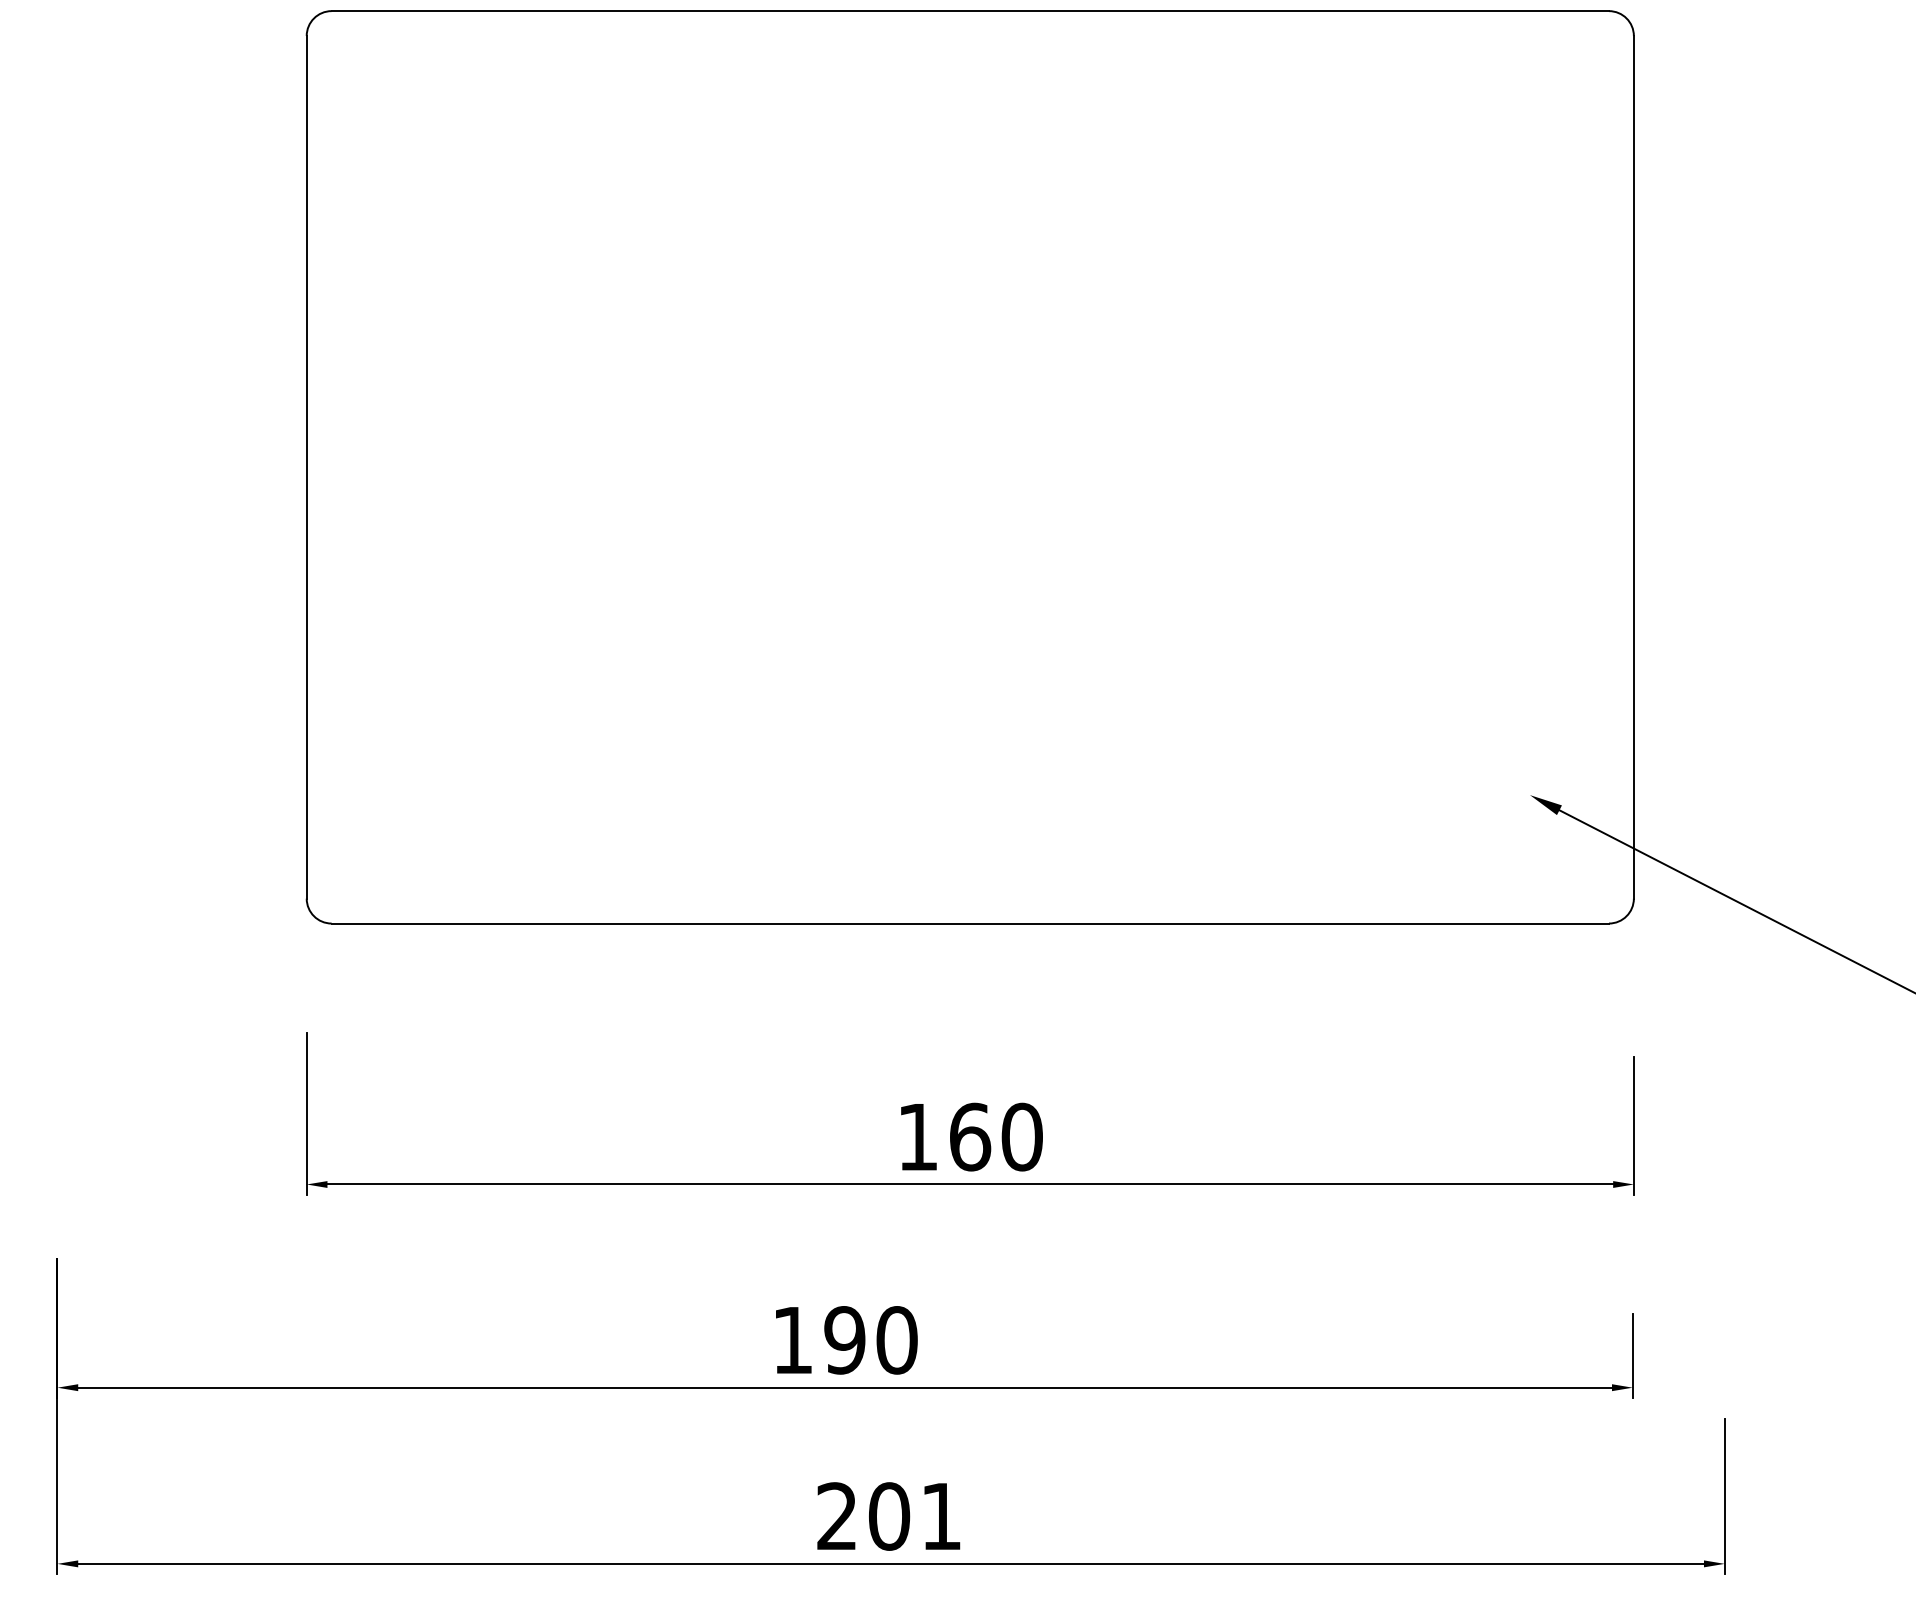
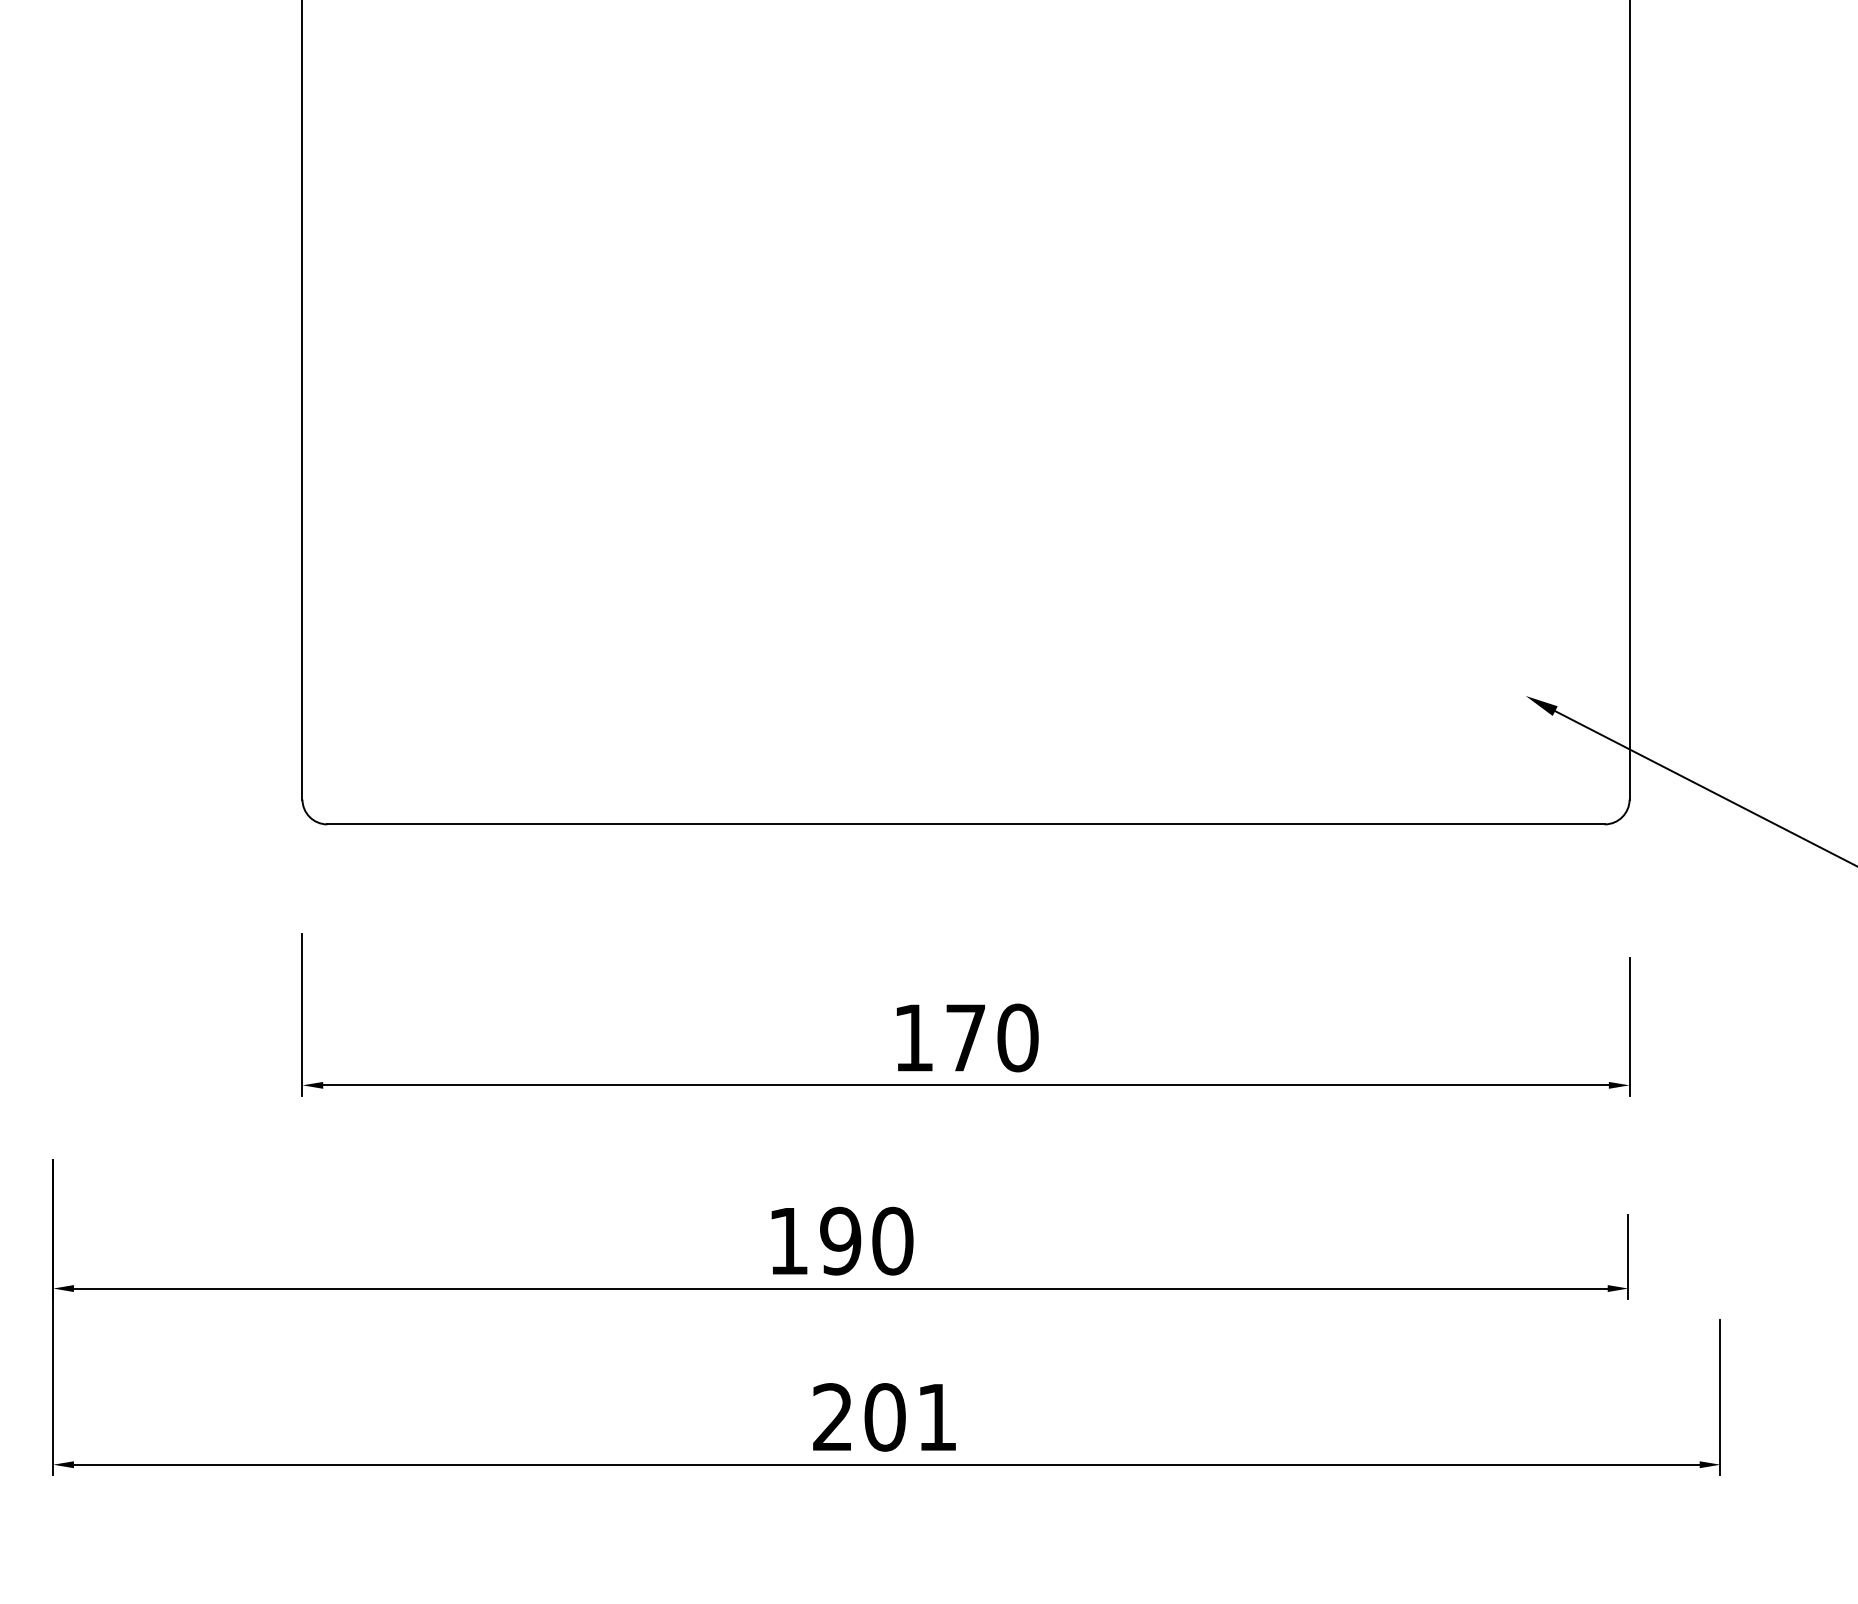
text: (970, 1136) -> (966, 1037), 160 -> 170

